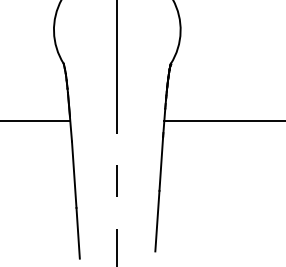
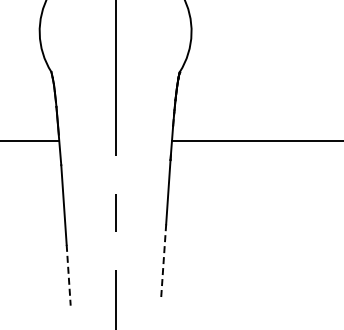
line: (157, 220) -> (163, 260), solid -> dashed
line: (78, 233) -> (68, 275), solid -> dashed

